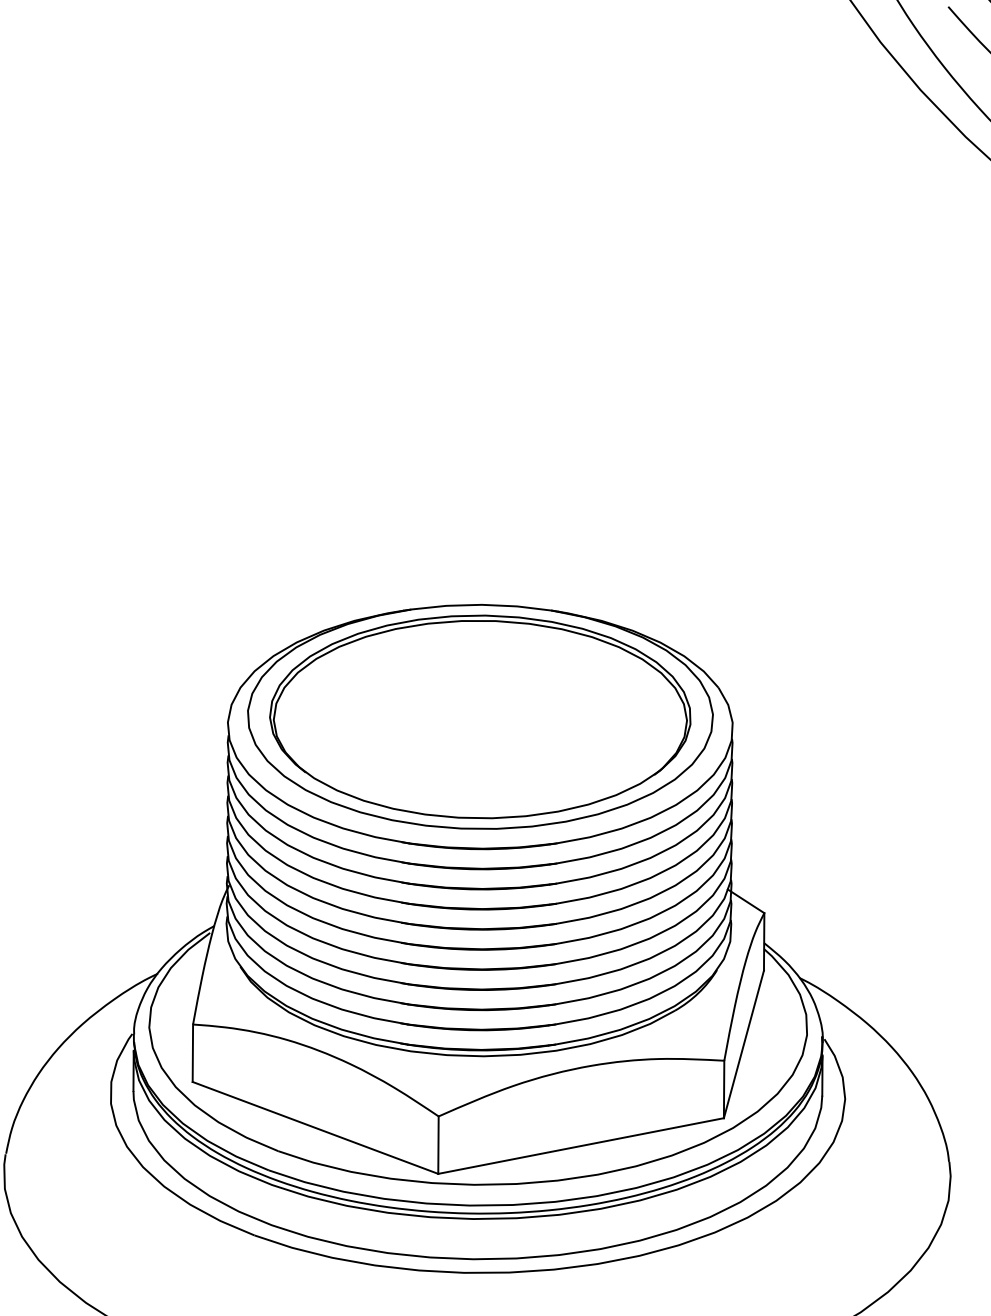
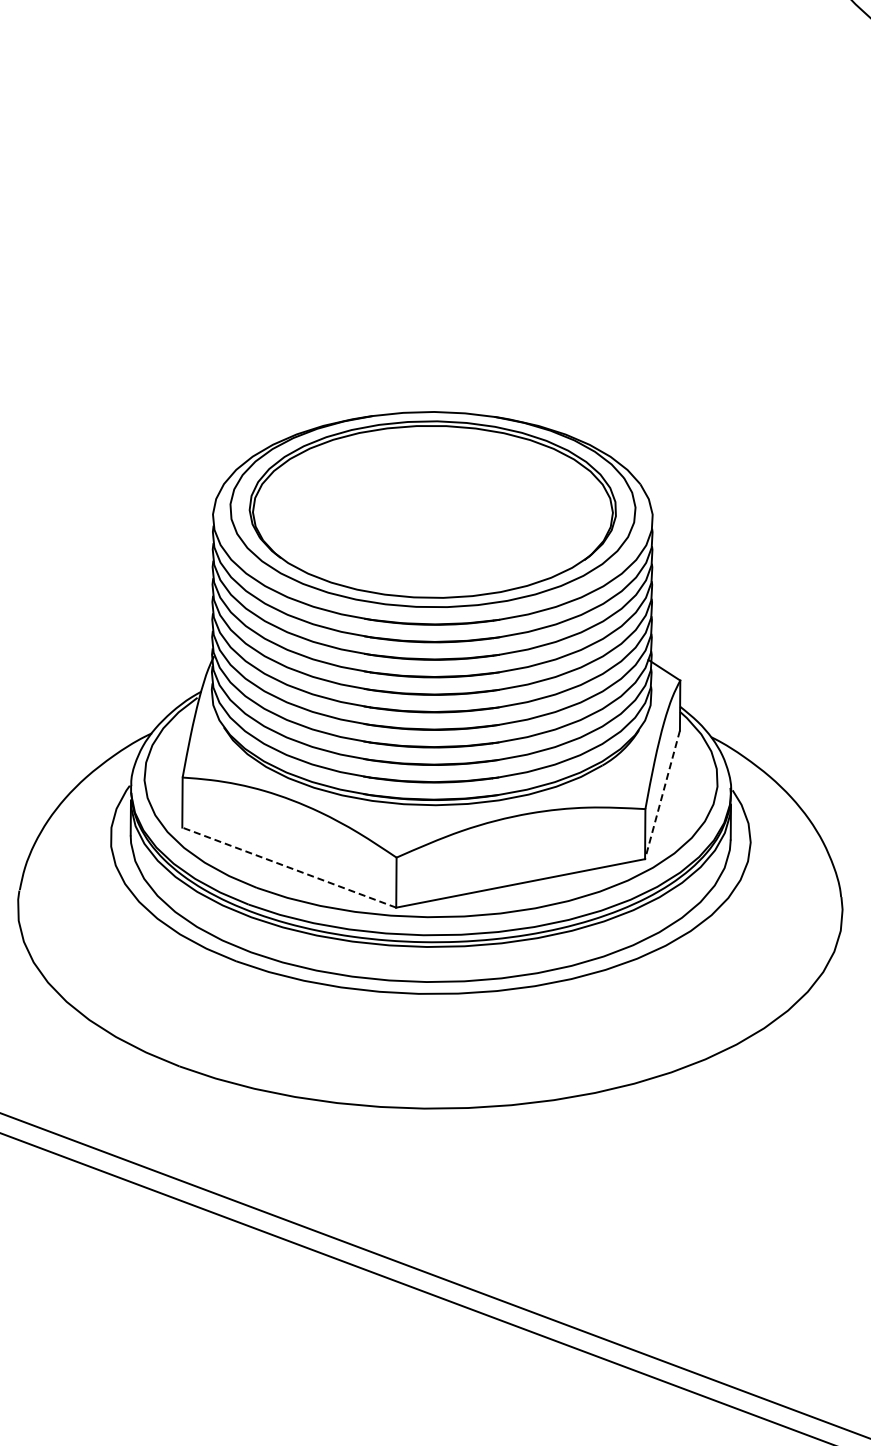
line: (743, 1043) -> (662, 794), solid -> dashed
line: (314, 1127) -> (288, 867), solid -> dashed

